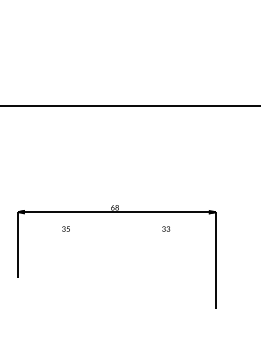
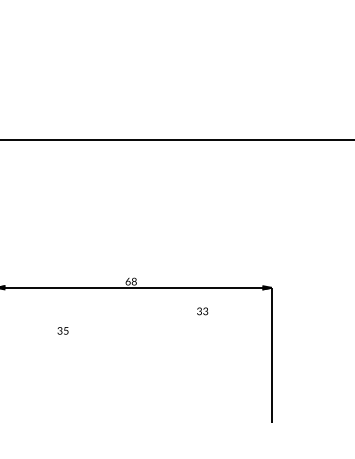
text: (65, 228) -> (62, 330), moved

